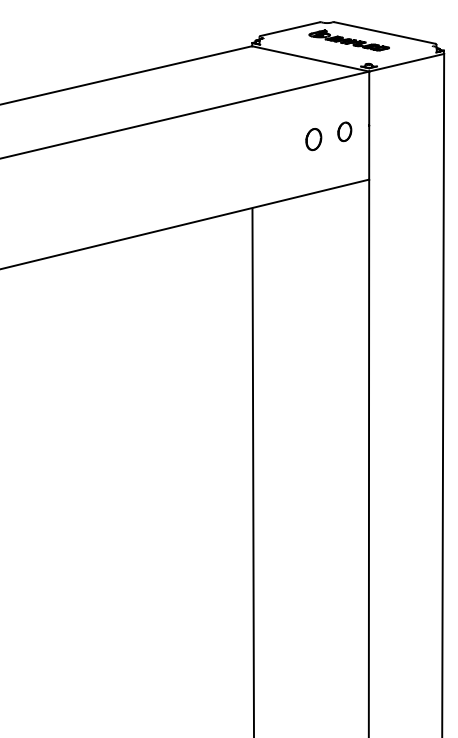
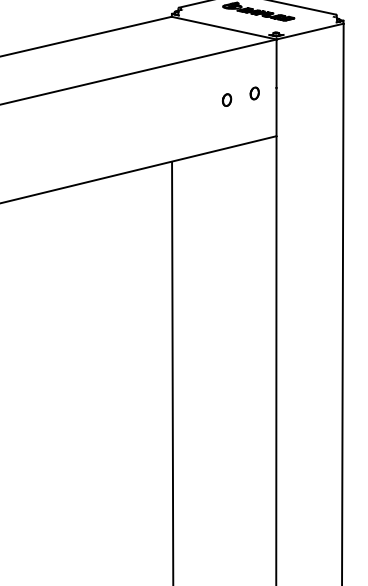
part: (344, 131) -> (254, 93), size x0.71
part: (313, 138) -> (226, 99), size x0.62

